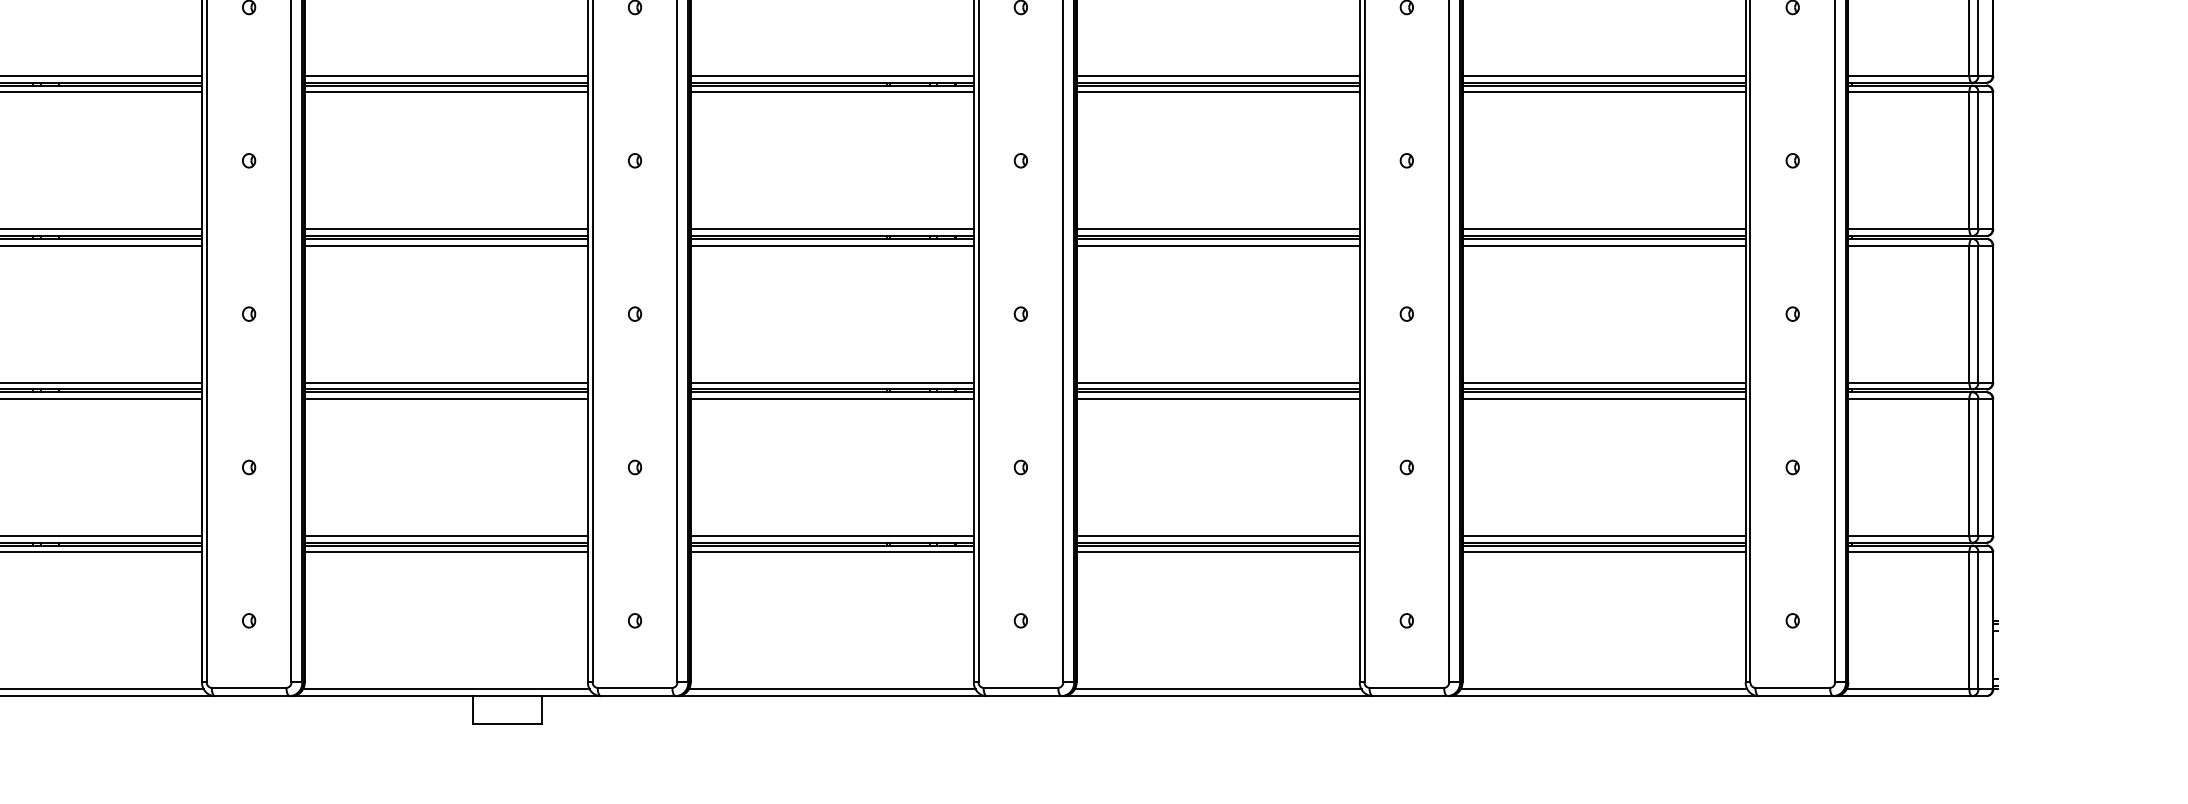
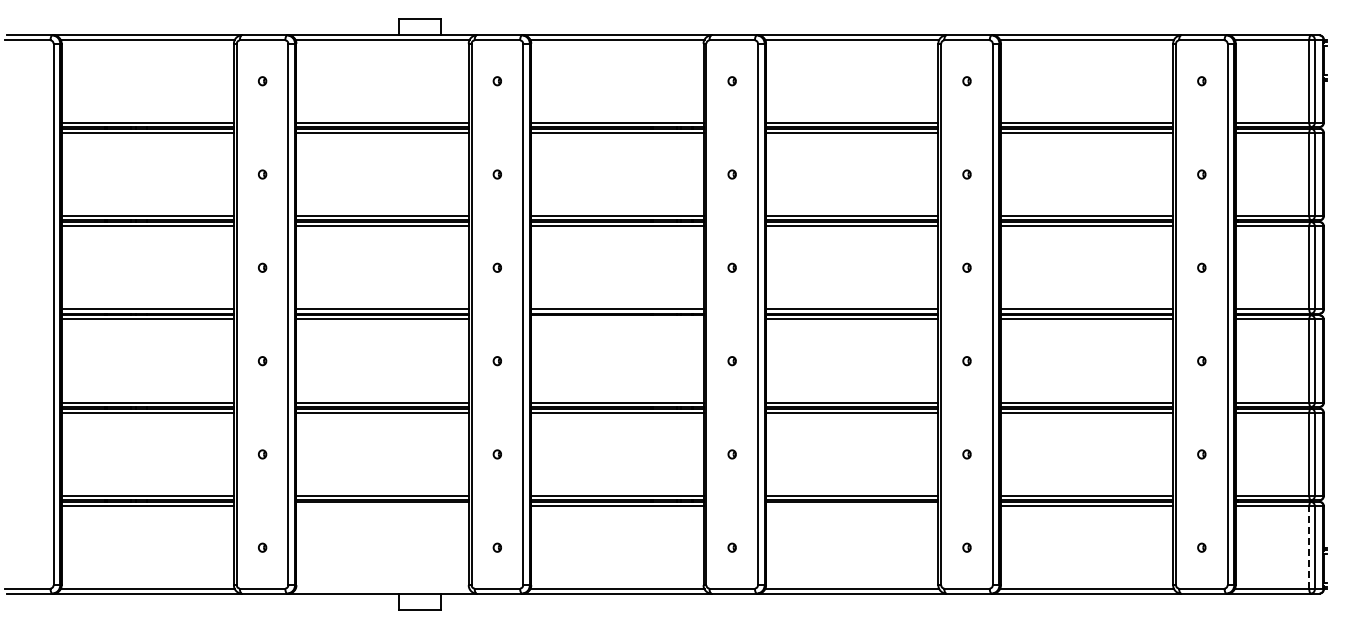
line: (832, 245) -> (617, 319), removed
line: (446, 553) -> (382, 506), removed
line: (1218, 553) -> (852, 506), removed
line: (1969, 620) -> (1309, 547), solid -> dashed
line: (446, 689) -> (382, 589), removed

